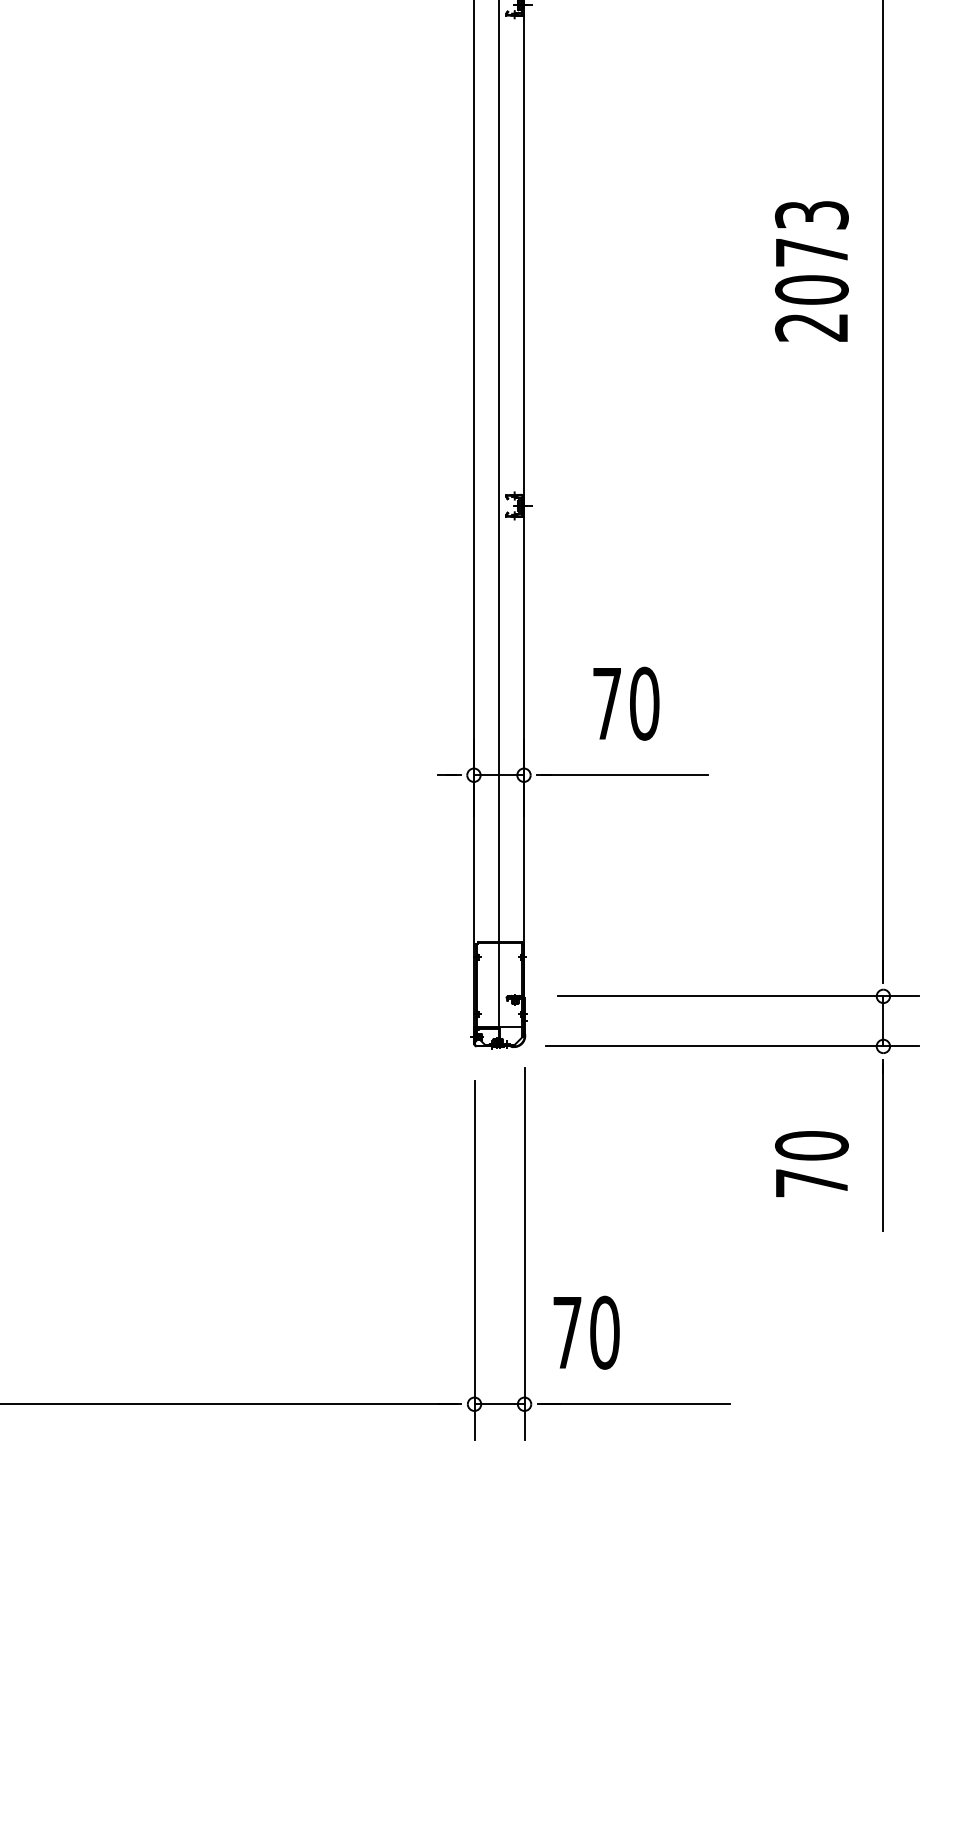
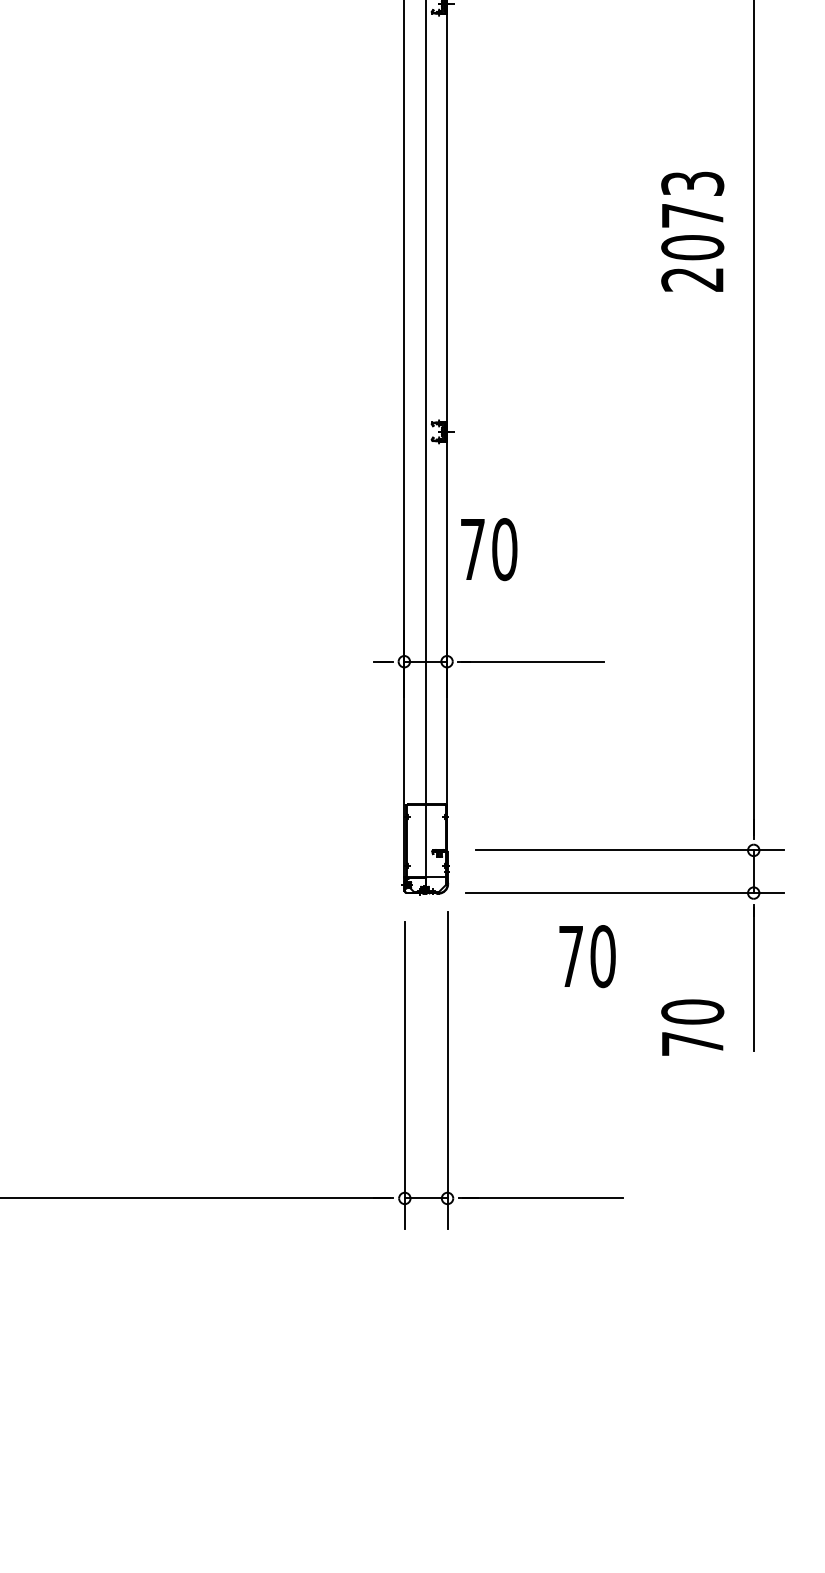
text: (626, 703) -> (489, 549), moved
text: (811, 1163) -> (692, 1027), moved
text: (586, 1332) -> (587, 956), moved

